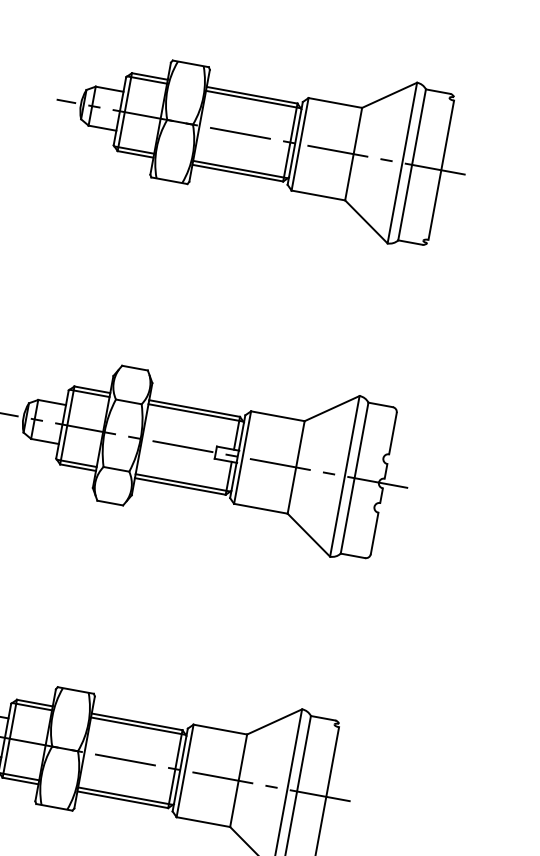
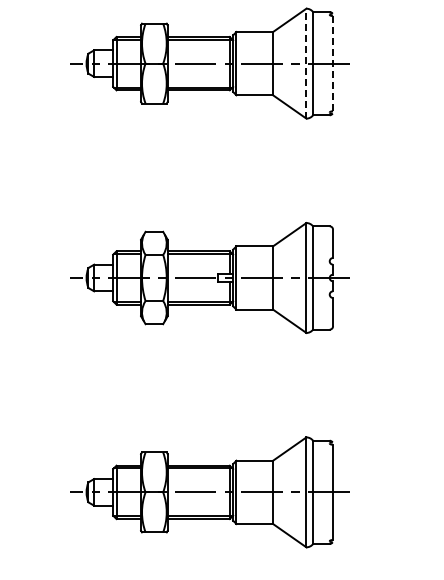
line: (402, 162) -> (306, 63), solid -> dashed
line: (441, 170) -> (333, 63), solid -> dashed

